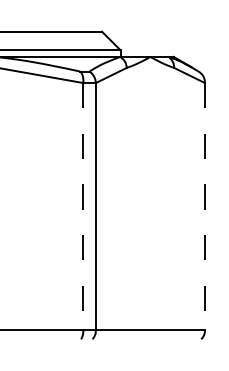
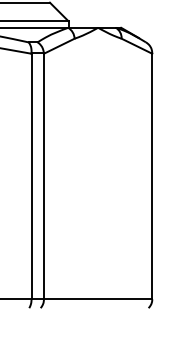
line: (83, 206) -> (31, 176), dashed -> solid
line: (205, 206) -> (152, 176), dashed -> solid

